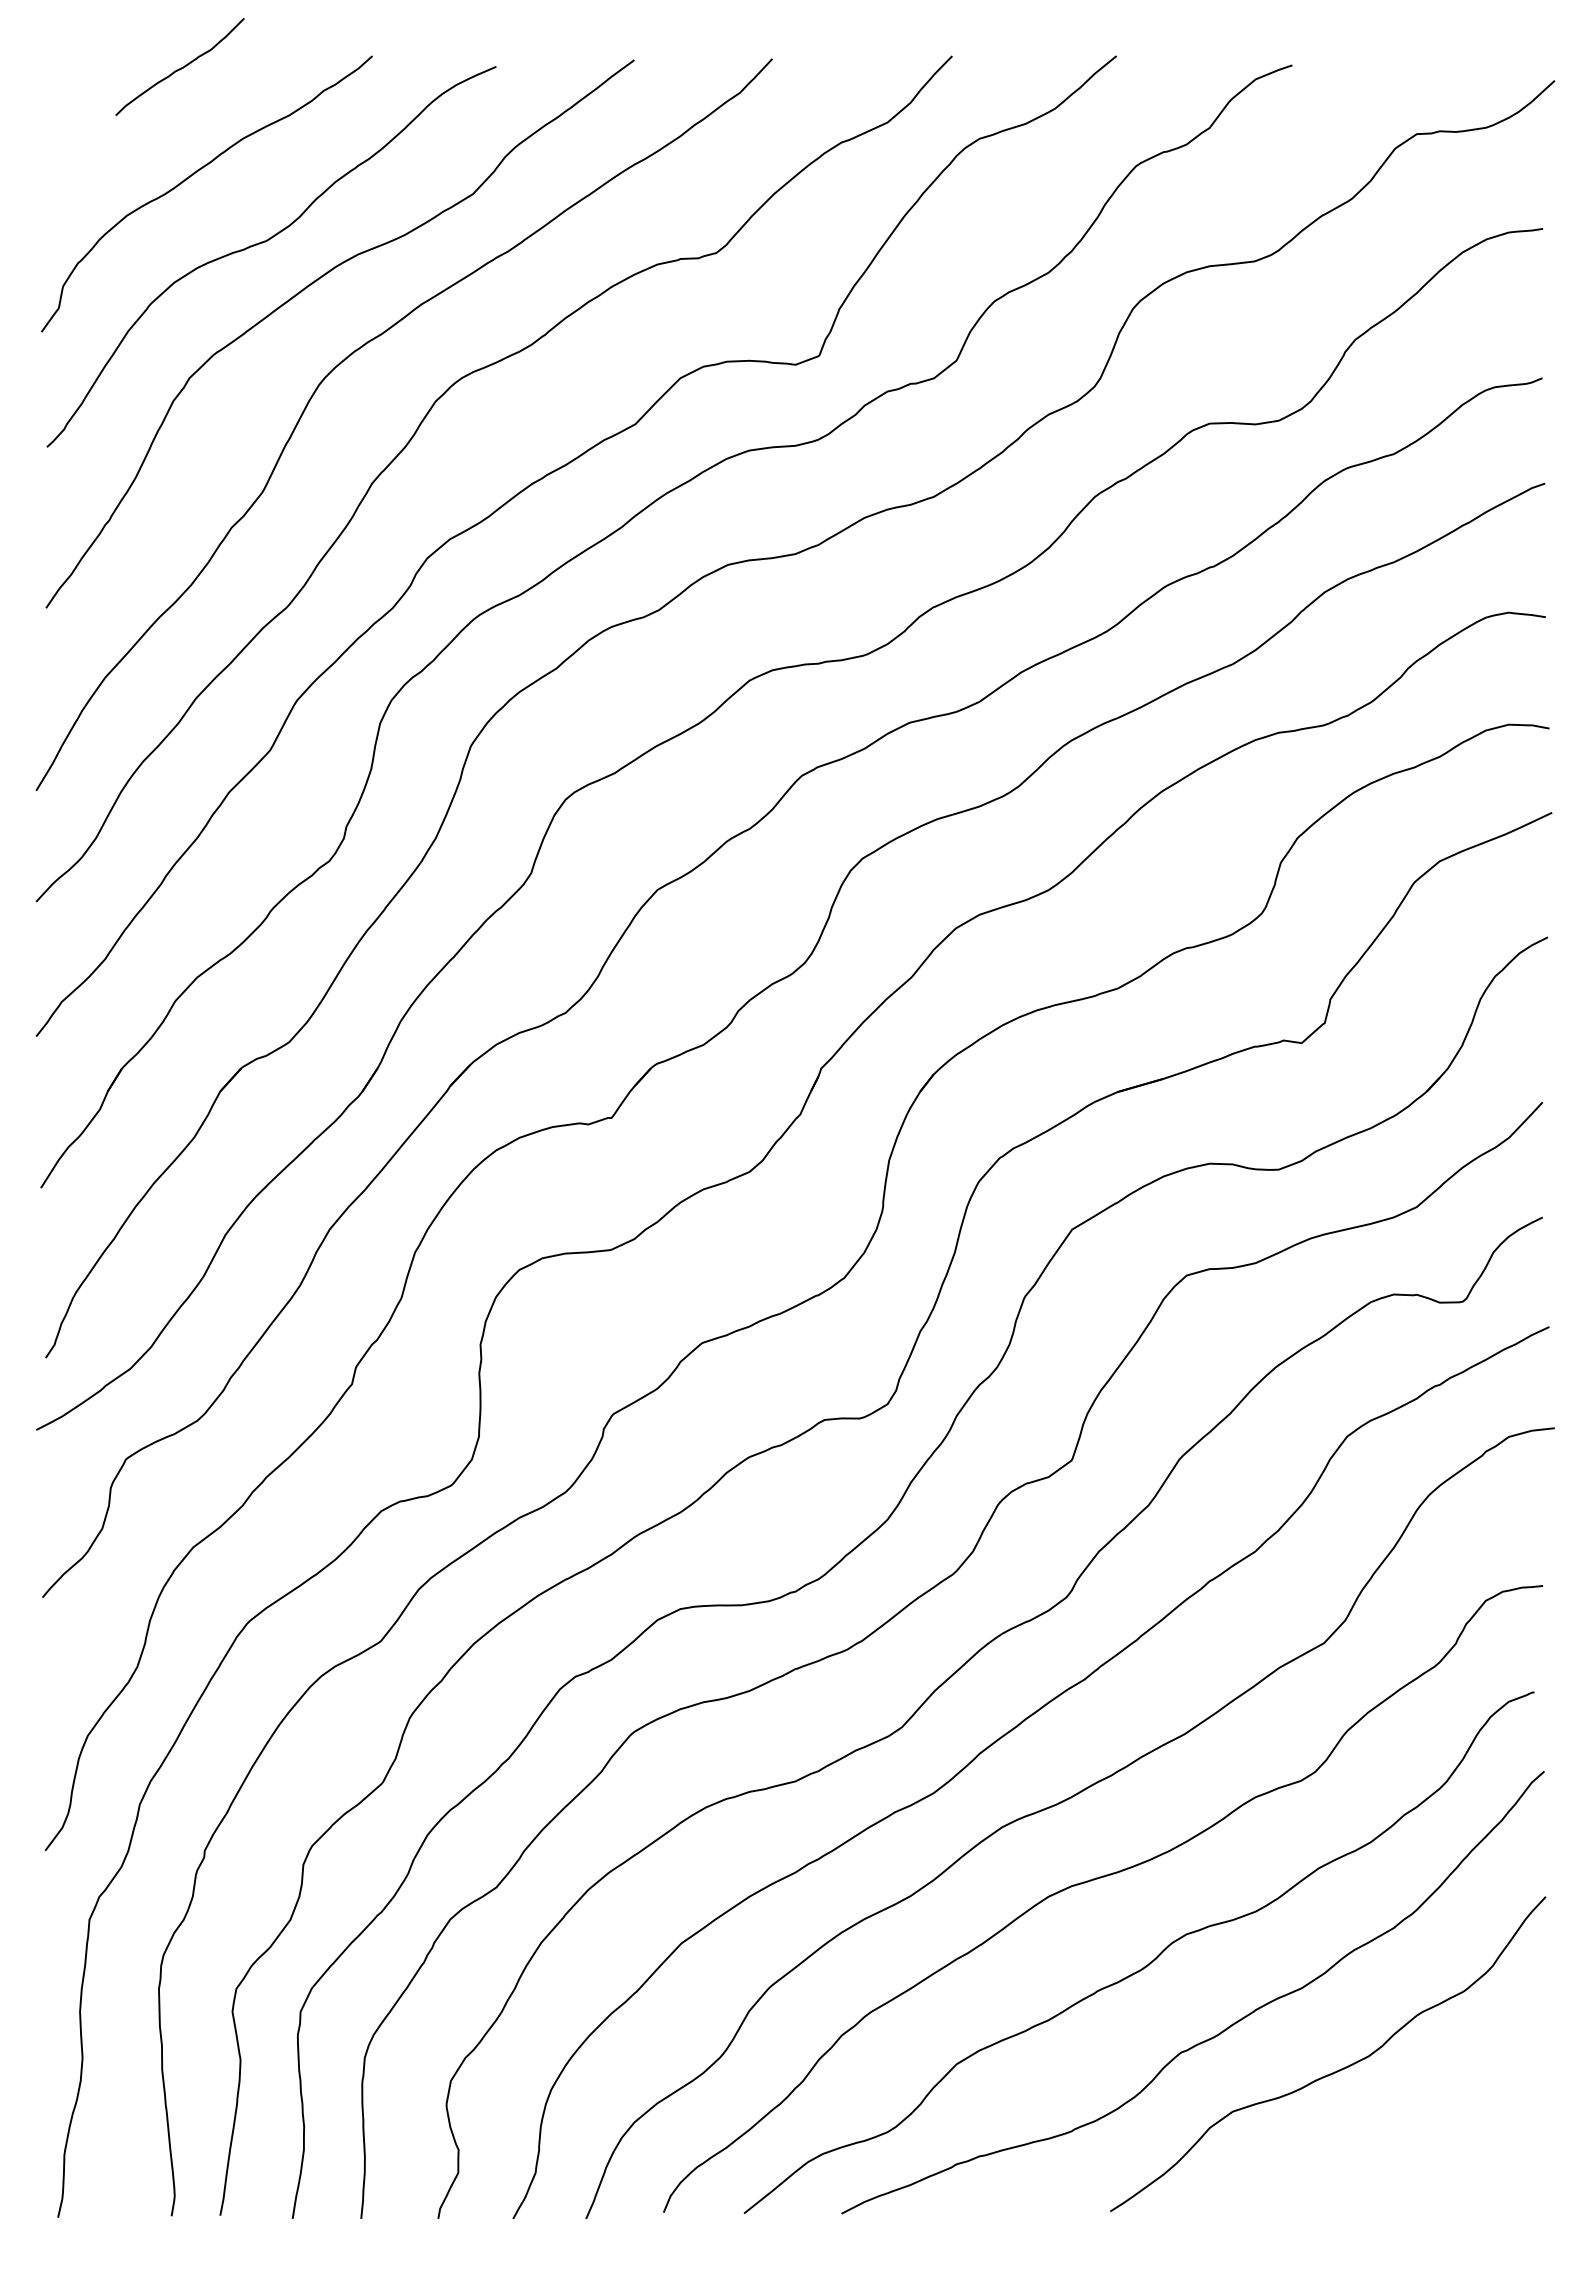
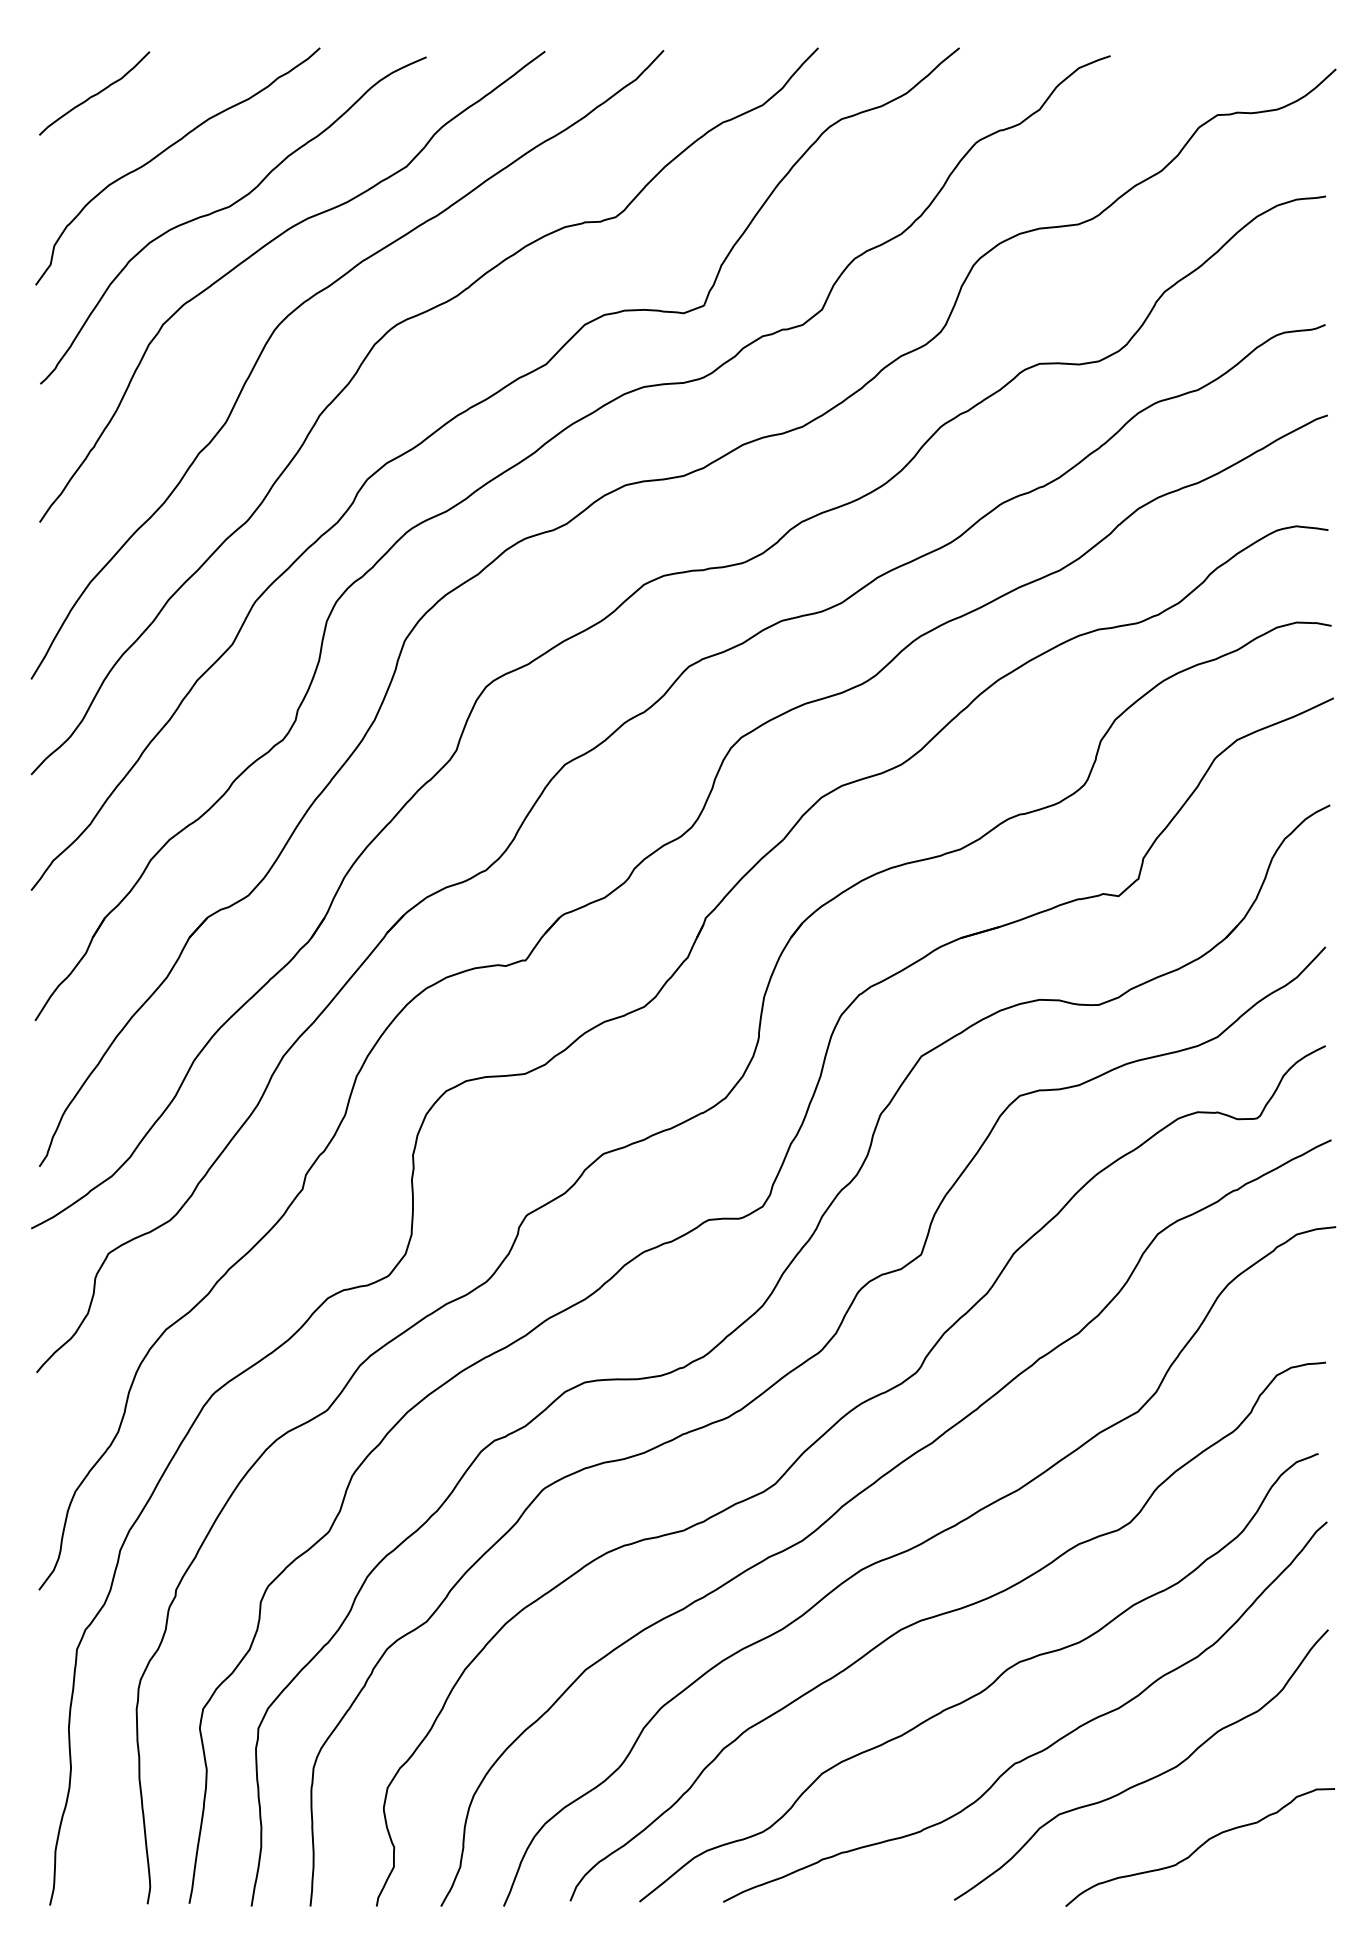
curve: (179, 68) -> (94, 94), moved
curve: (1396, 2150) -> (1200, 1847), added

